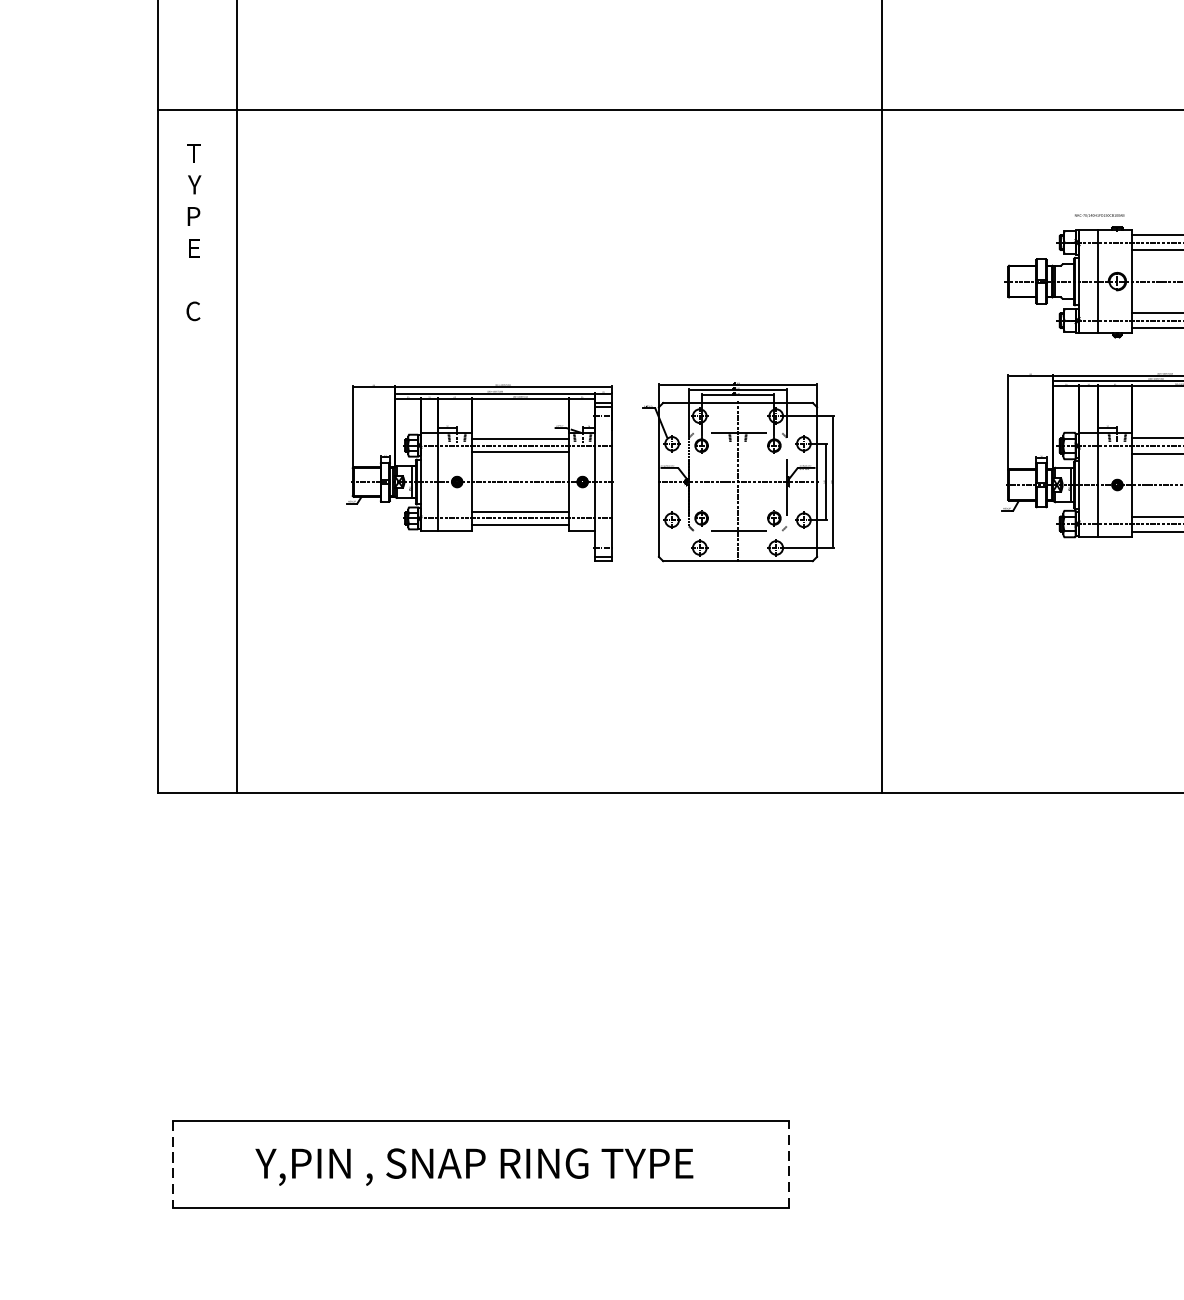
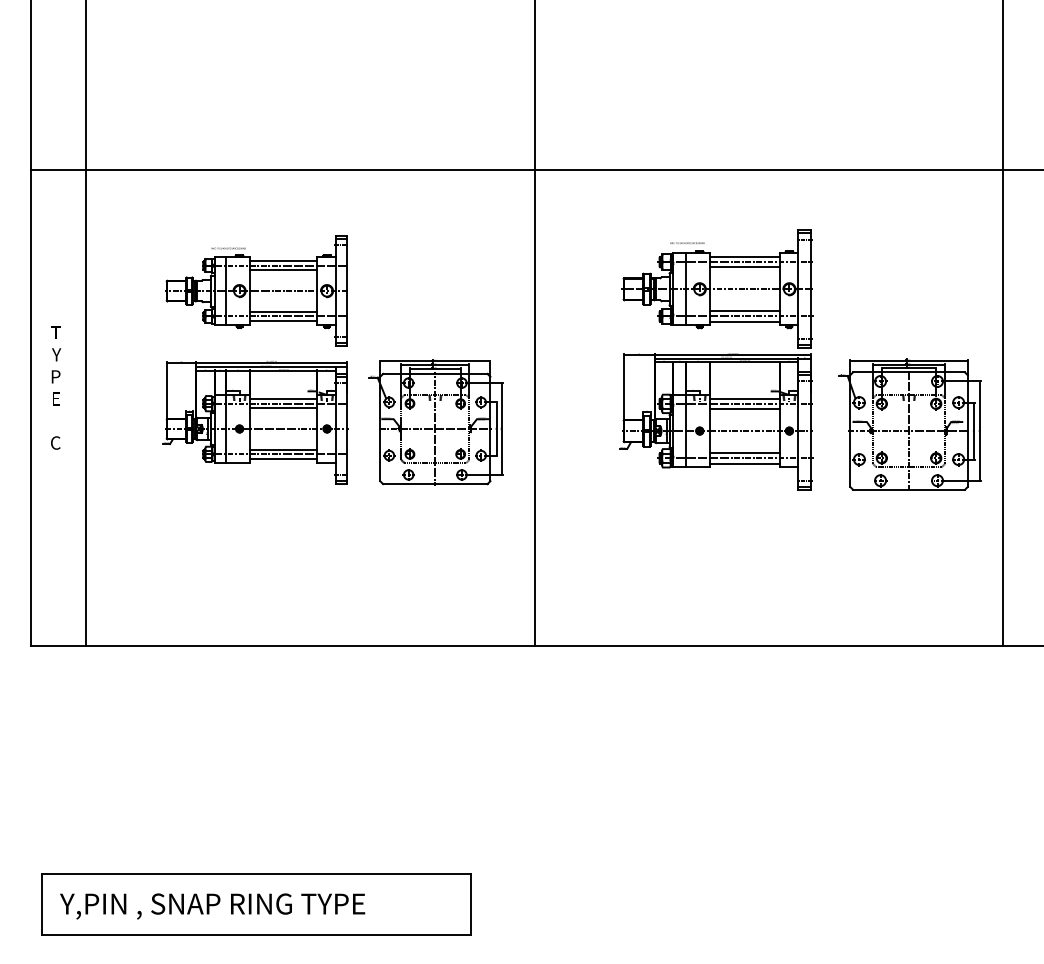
text: (194, 231) -> (56, 387), moved
part: (481, 283) -> (256, 290), added
line: (789, 1164) -> (471, 904), dashed -> solid
line: (172, 1165) -> (41, 905), dashed -> solid
text: (474, 1167) -> (212, 906), moved

